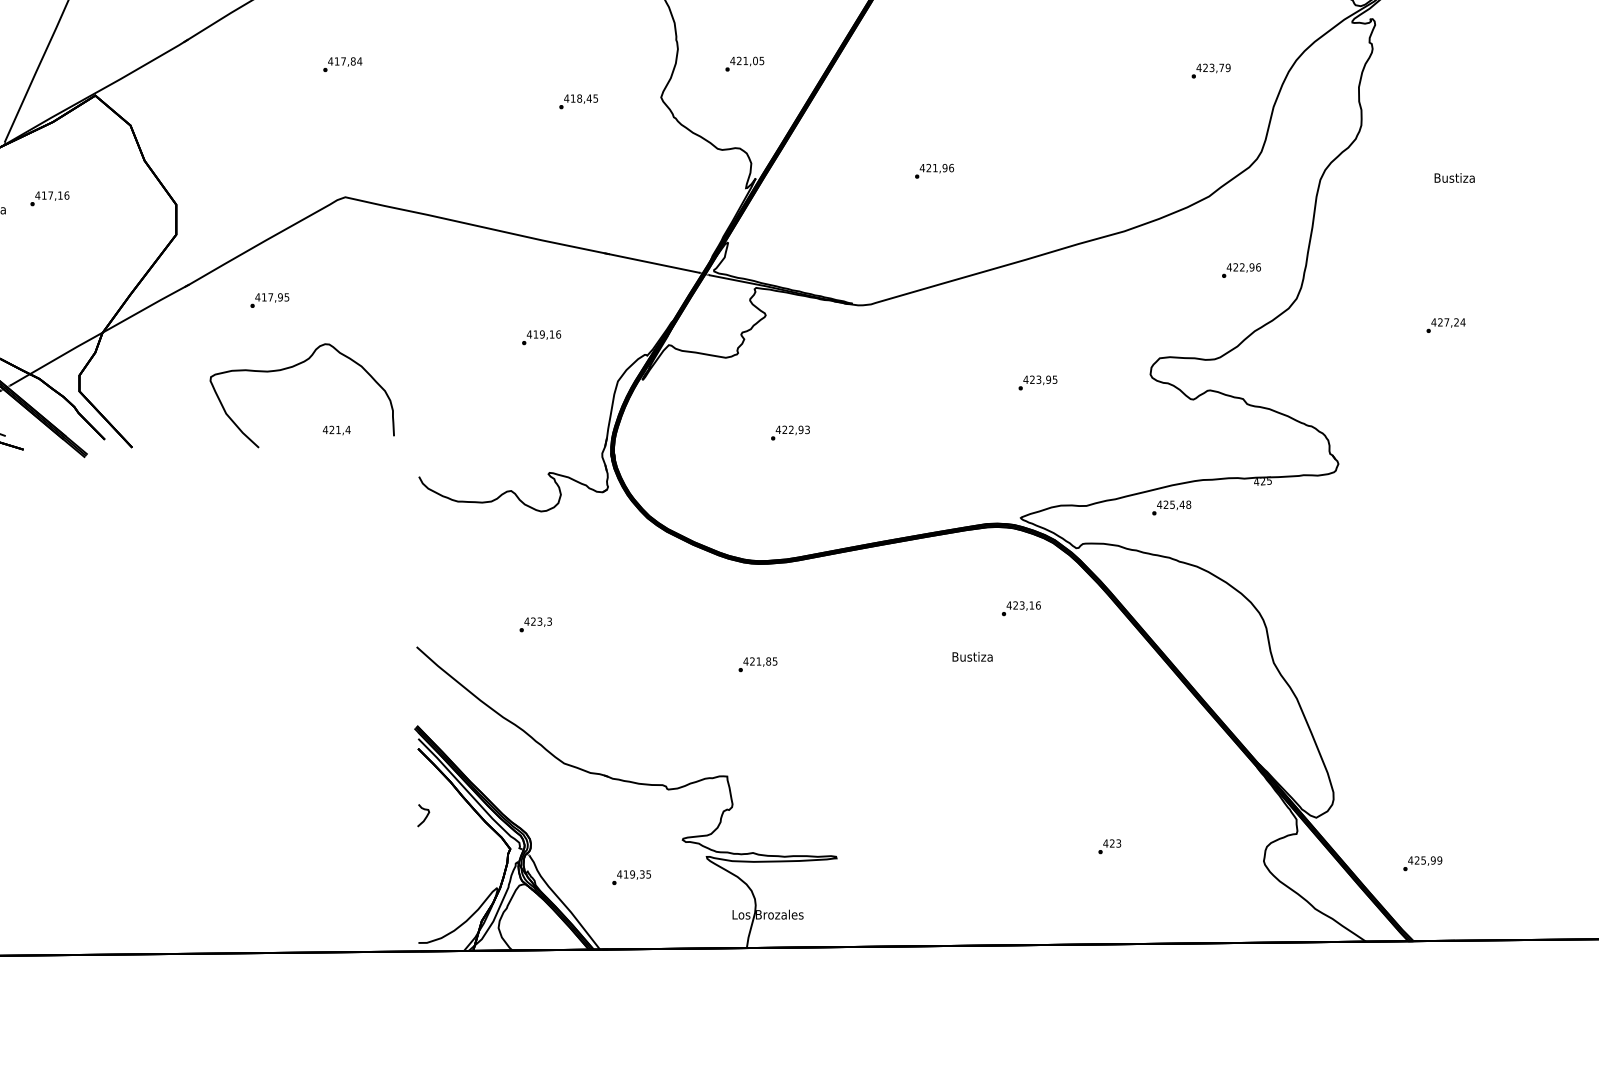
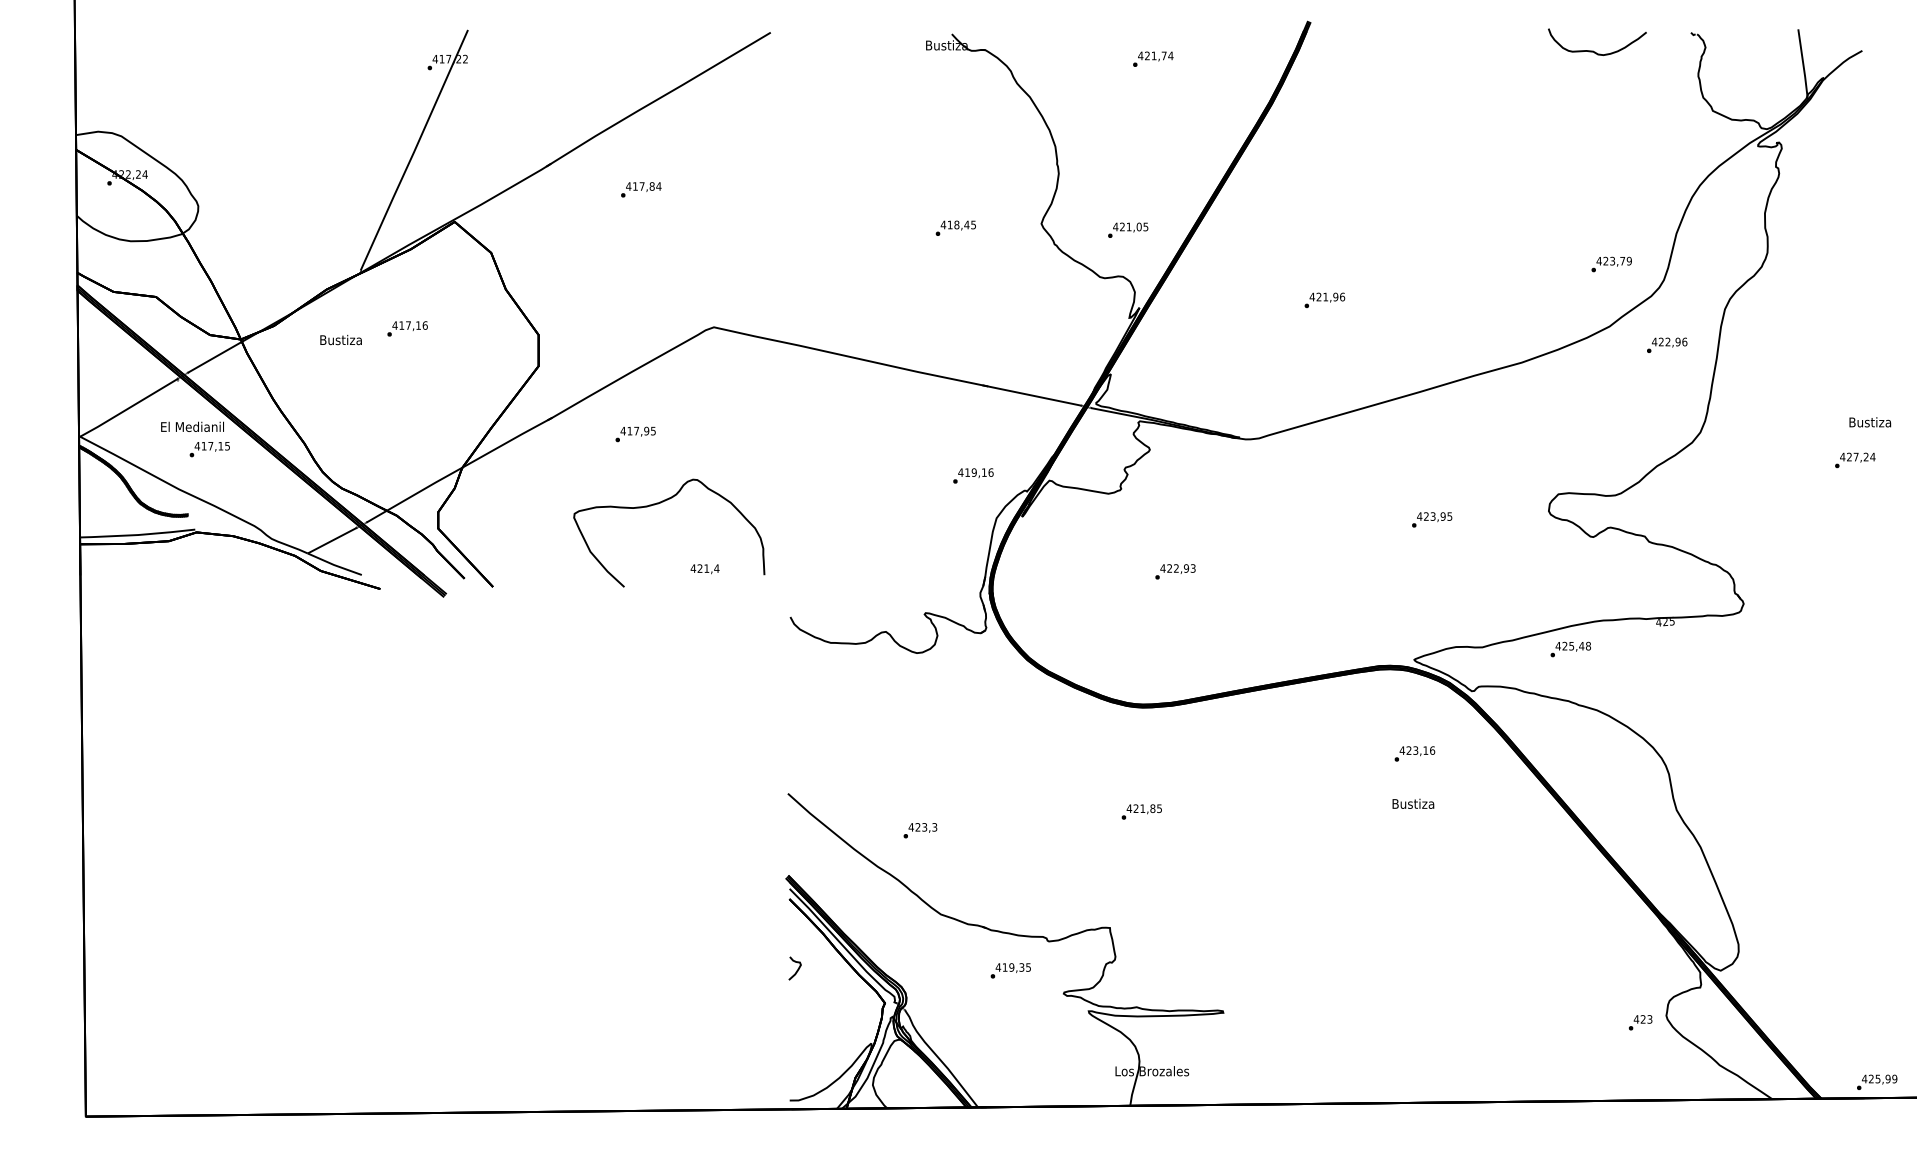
text: (745, 63) -> (1128, 229), moved
text: (342, 64) -> (641, 189), moved
text: (1210, 71) -> (1611, 264), moved
text: (1454, 178) -> (1870, 422), moved
text: (1241, 269) -> (1667, 344), moved
text: (541, 337) -> (973, 475), moved
text: (535, 624) -> (920, 830), moved
text: (972, 656) -> (1413, 803), moved
text: (1109, 846) -> (1640, 1022), moved
text: (1423, 862) -> (1877, 1081), moved
text: (631, 877) -> (1010, 970), moved

